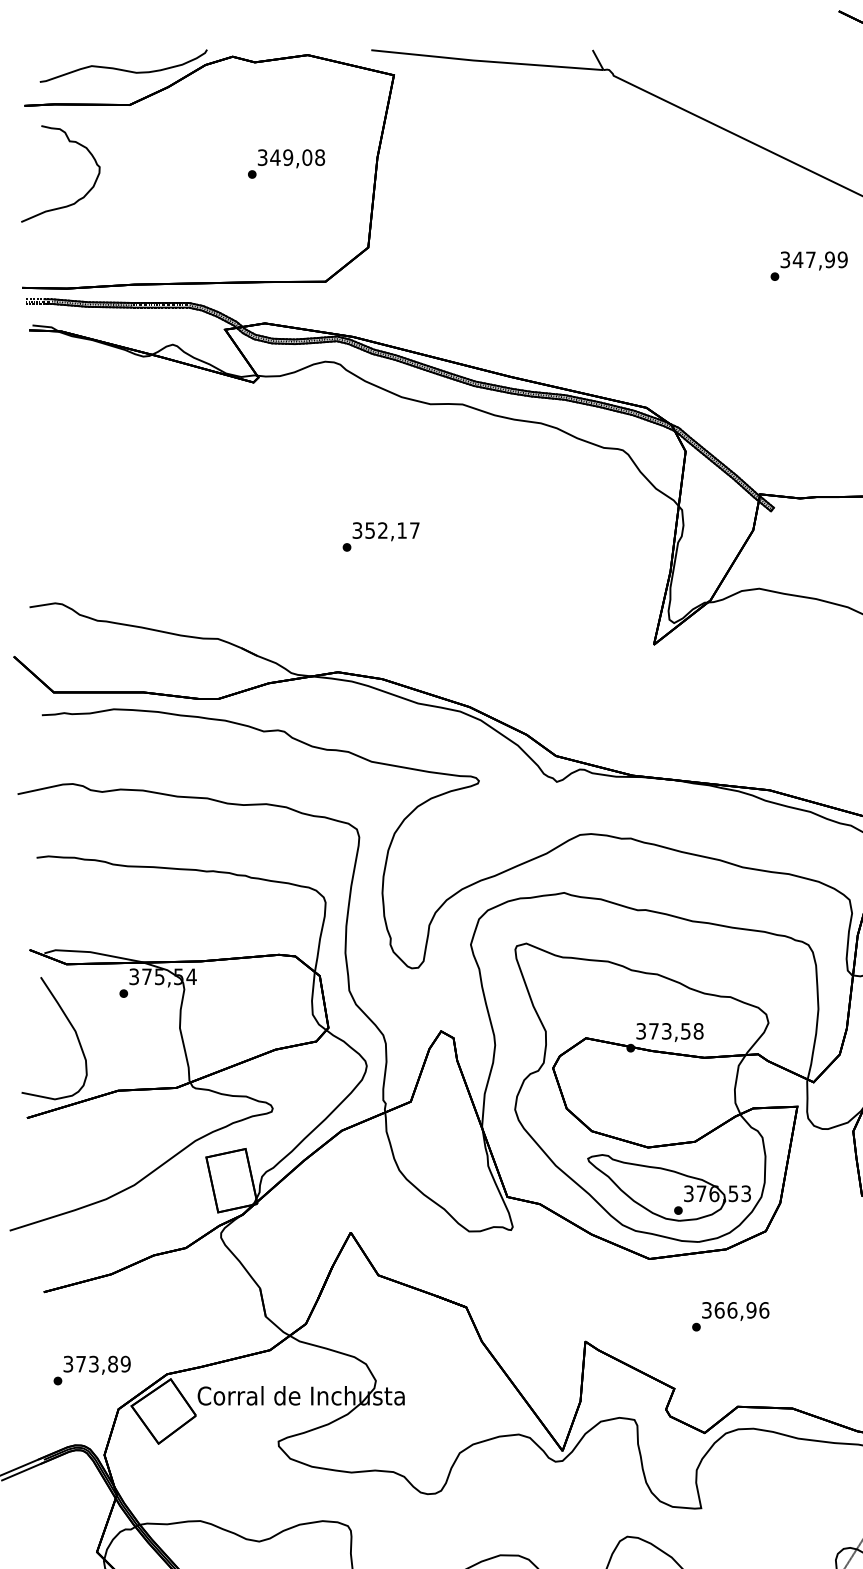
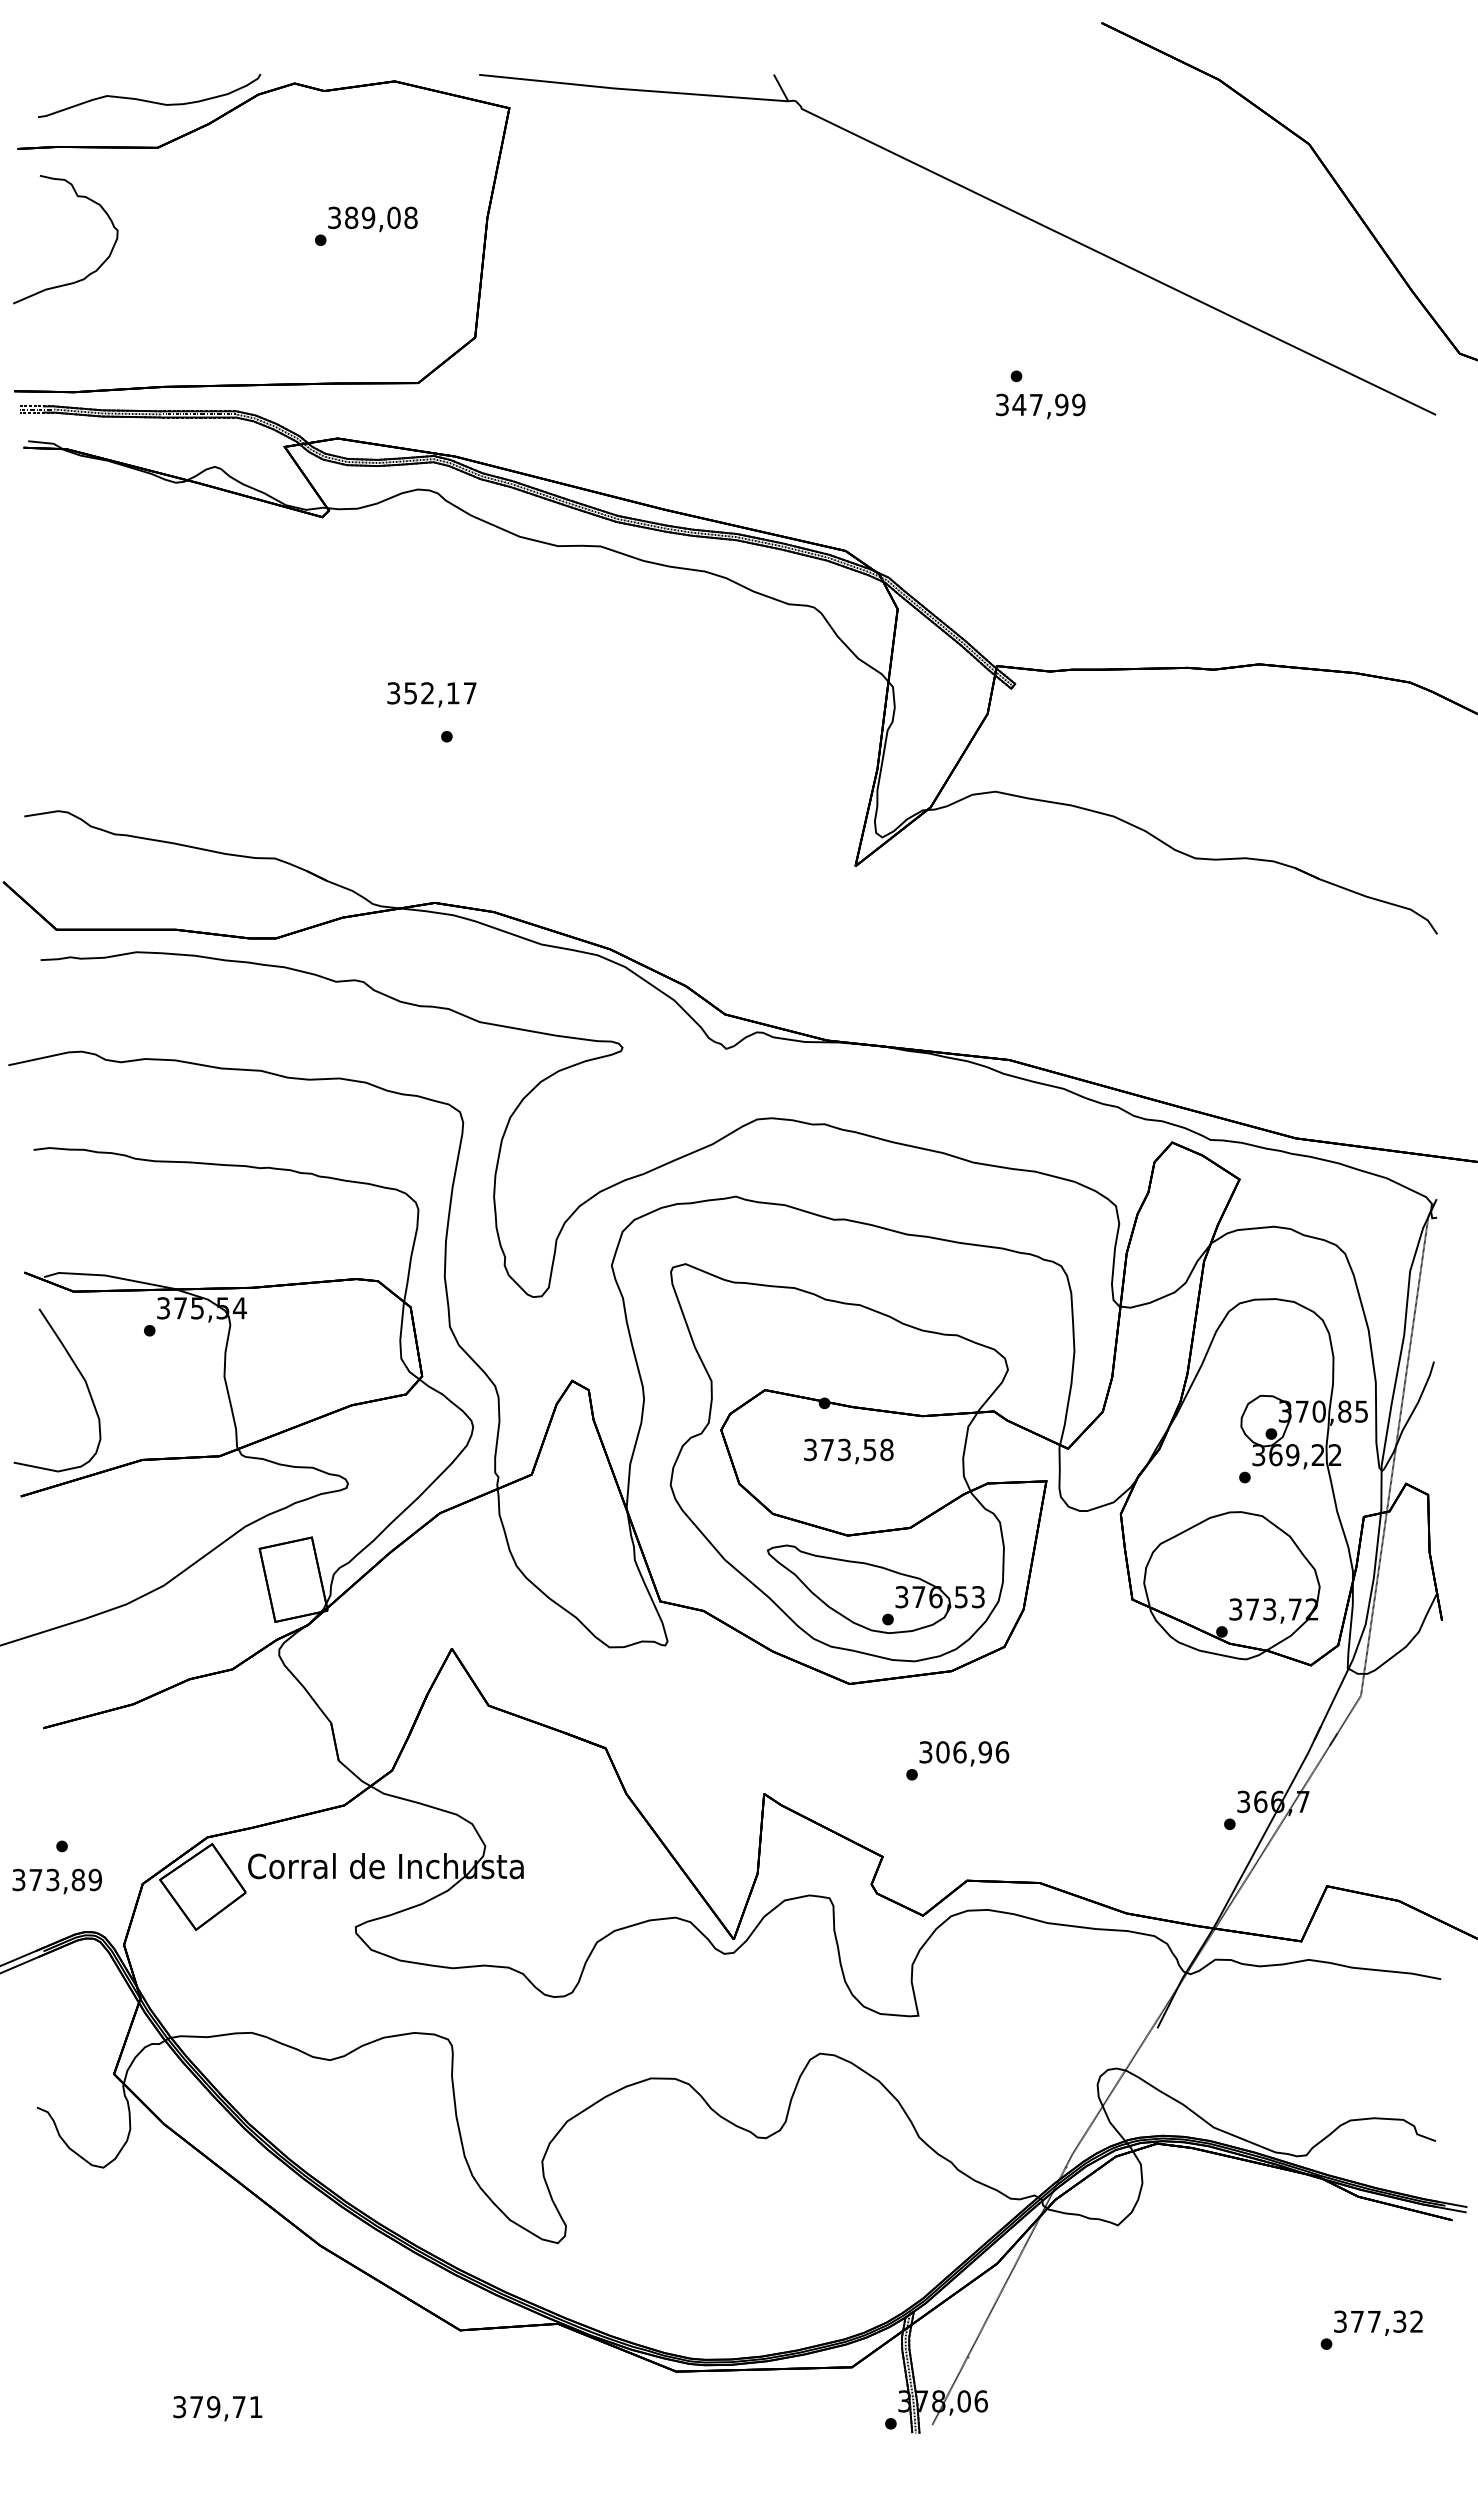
text: (275, 157) -> (351, 217), 349,08 -> 389,08
text: (813, 261) -> (1040, 406), moved
text: (385, 531) -> (431, 694), moved
text: (669, 1032) -> (848, 1451), moved
text: (719, 1310) -> (942, 1752), 366,96 -> 306,96
text: (96, 1365) -> (56, 1881), moved

